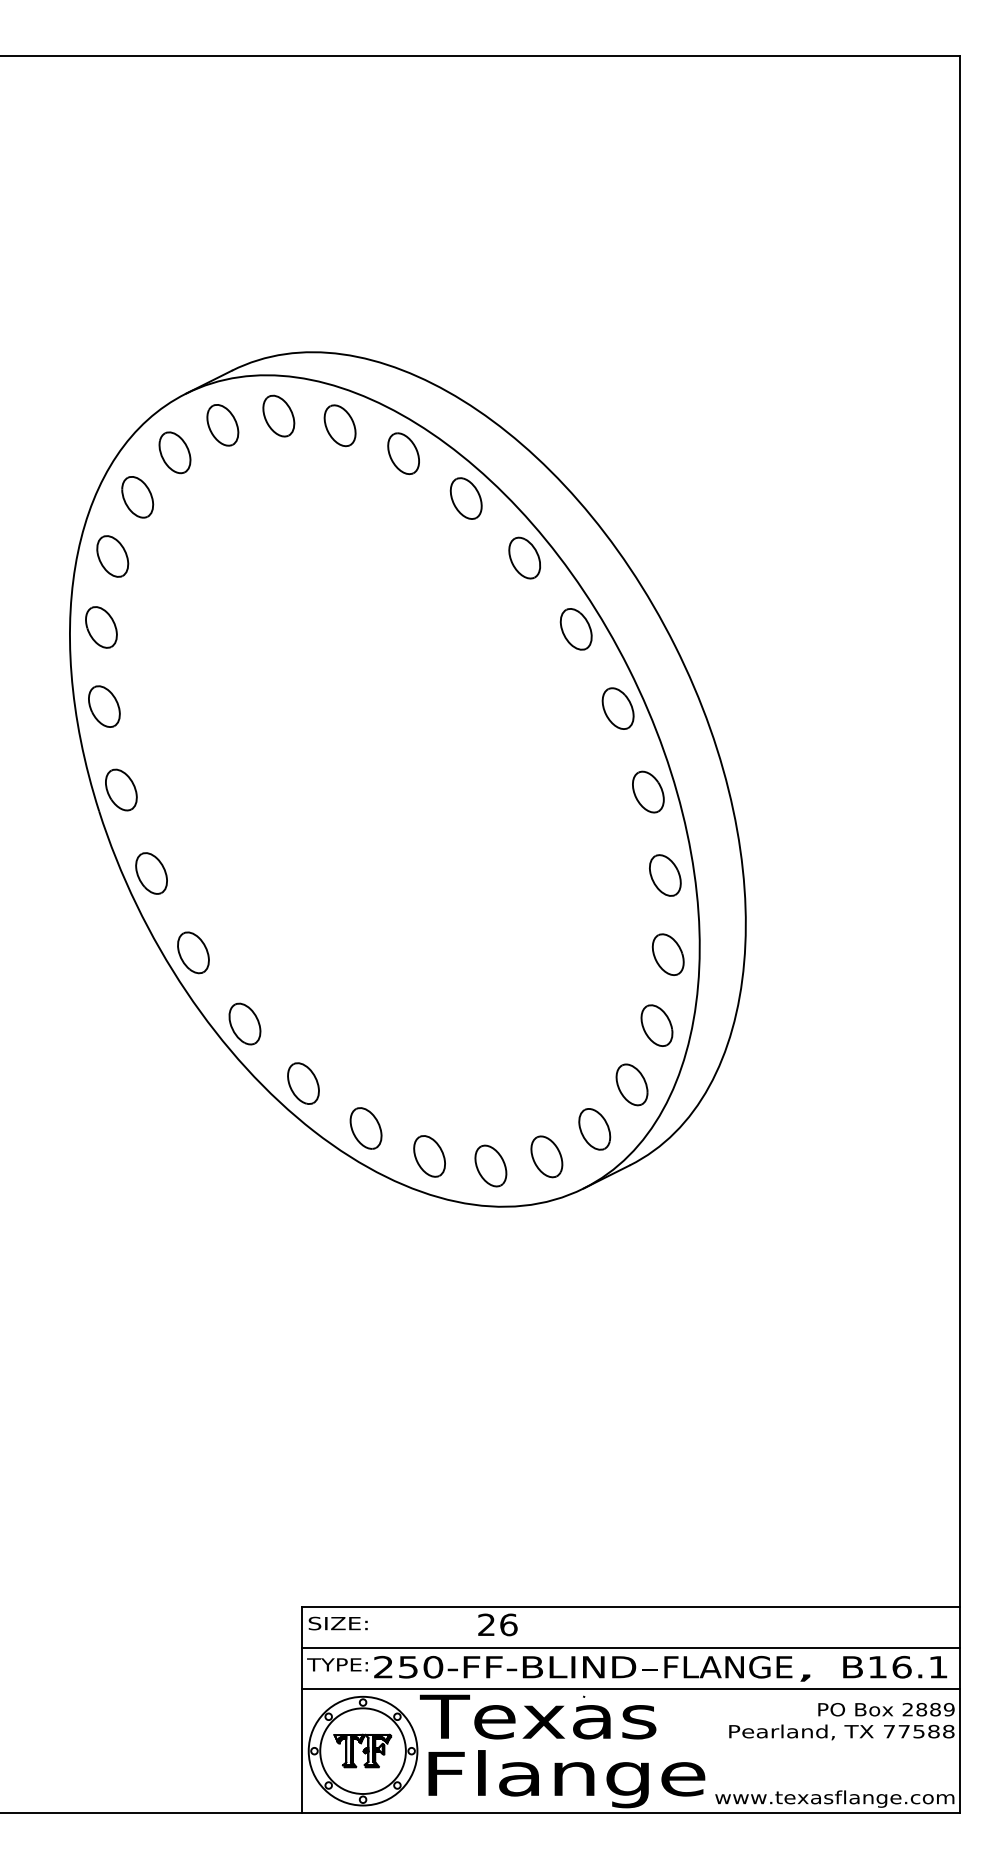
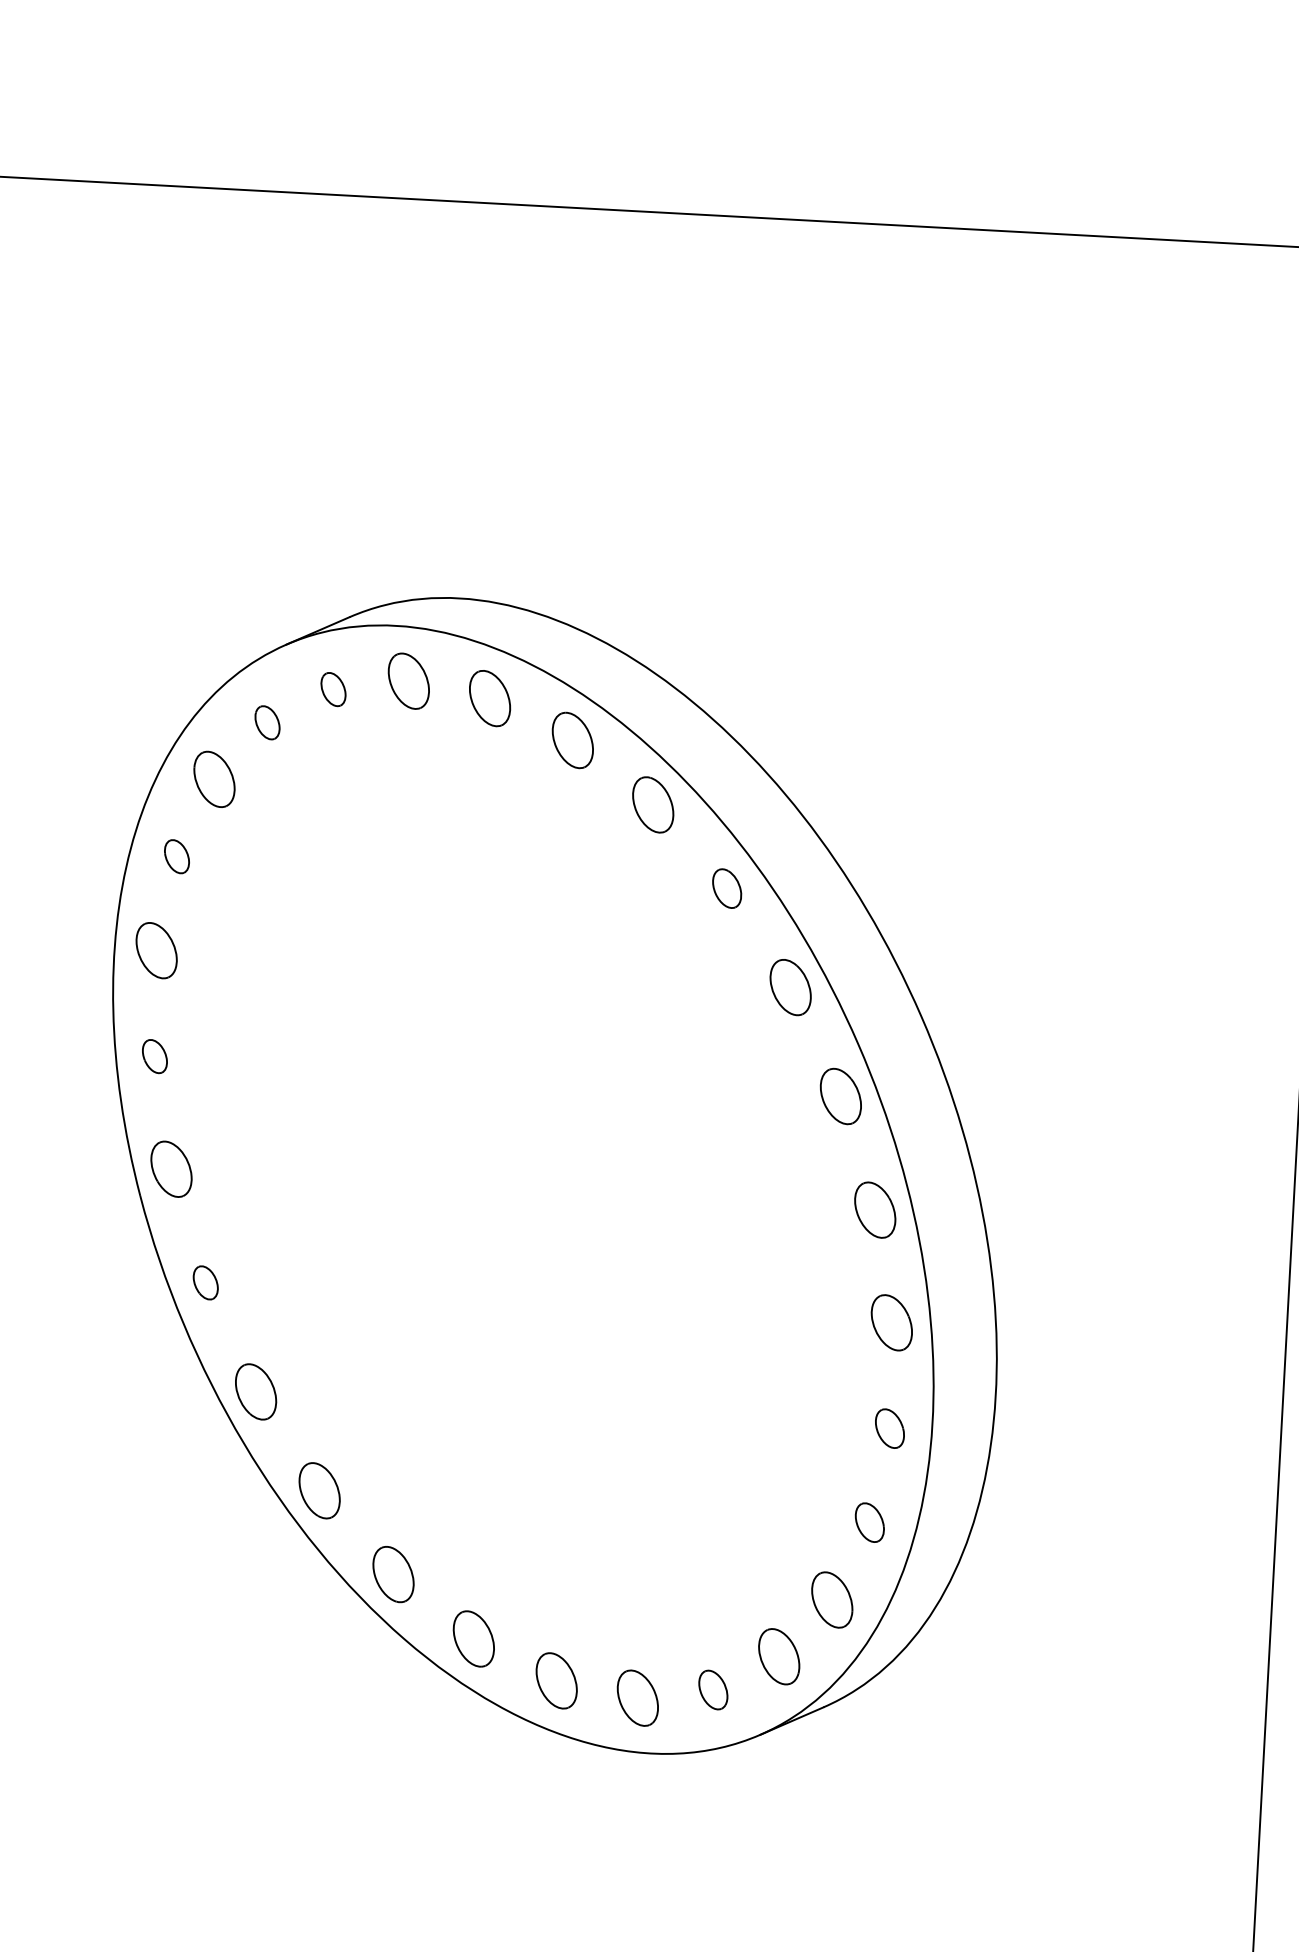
part: (222, 425) -> (332, 689), size x0.6
part: (174, 452) -> (266, 722), size x0.6
part: (112, 556) -> (176, 856), size x0.6
part: (524, 557) -> (726, 887), size x0.7
part: (104, 706) -> (155, 1056), size x0.6
part: (151, 873) -> (205, 1282), size x0.6
part: (667, 954) -> (889, 1428), size x0.7
part: (656, 1025) -> (869, 1522), size x0.7
part: (546, 1156) -> (712, 1689), size x0.7

